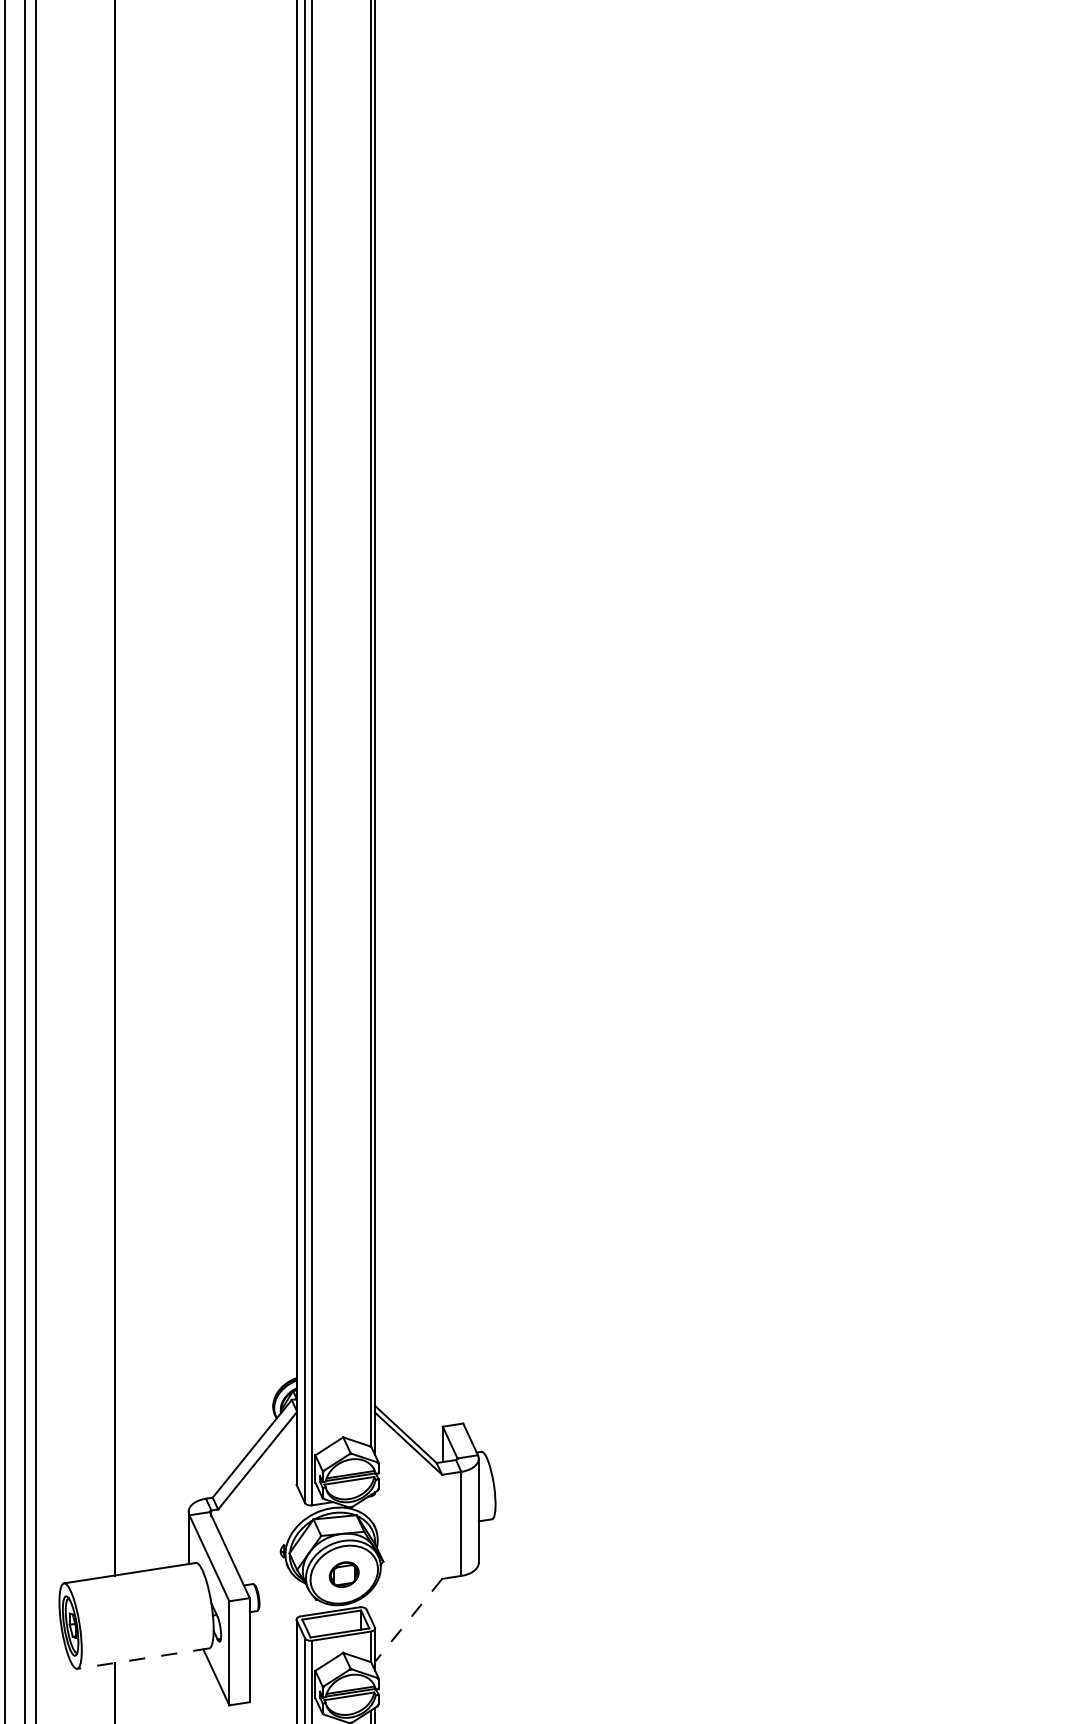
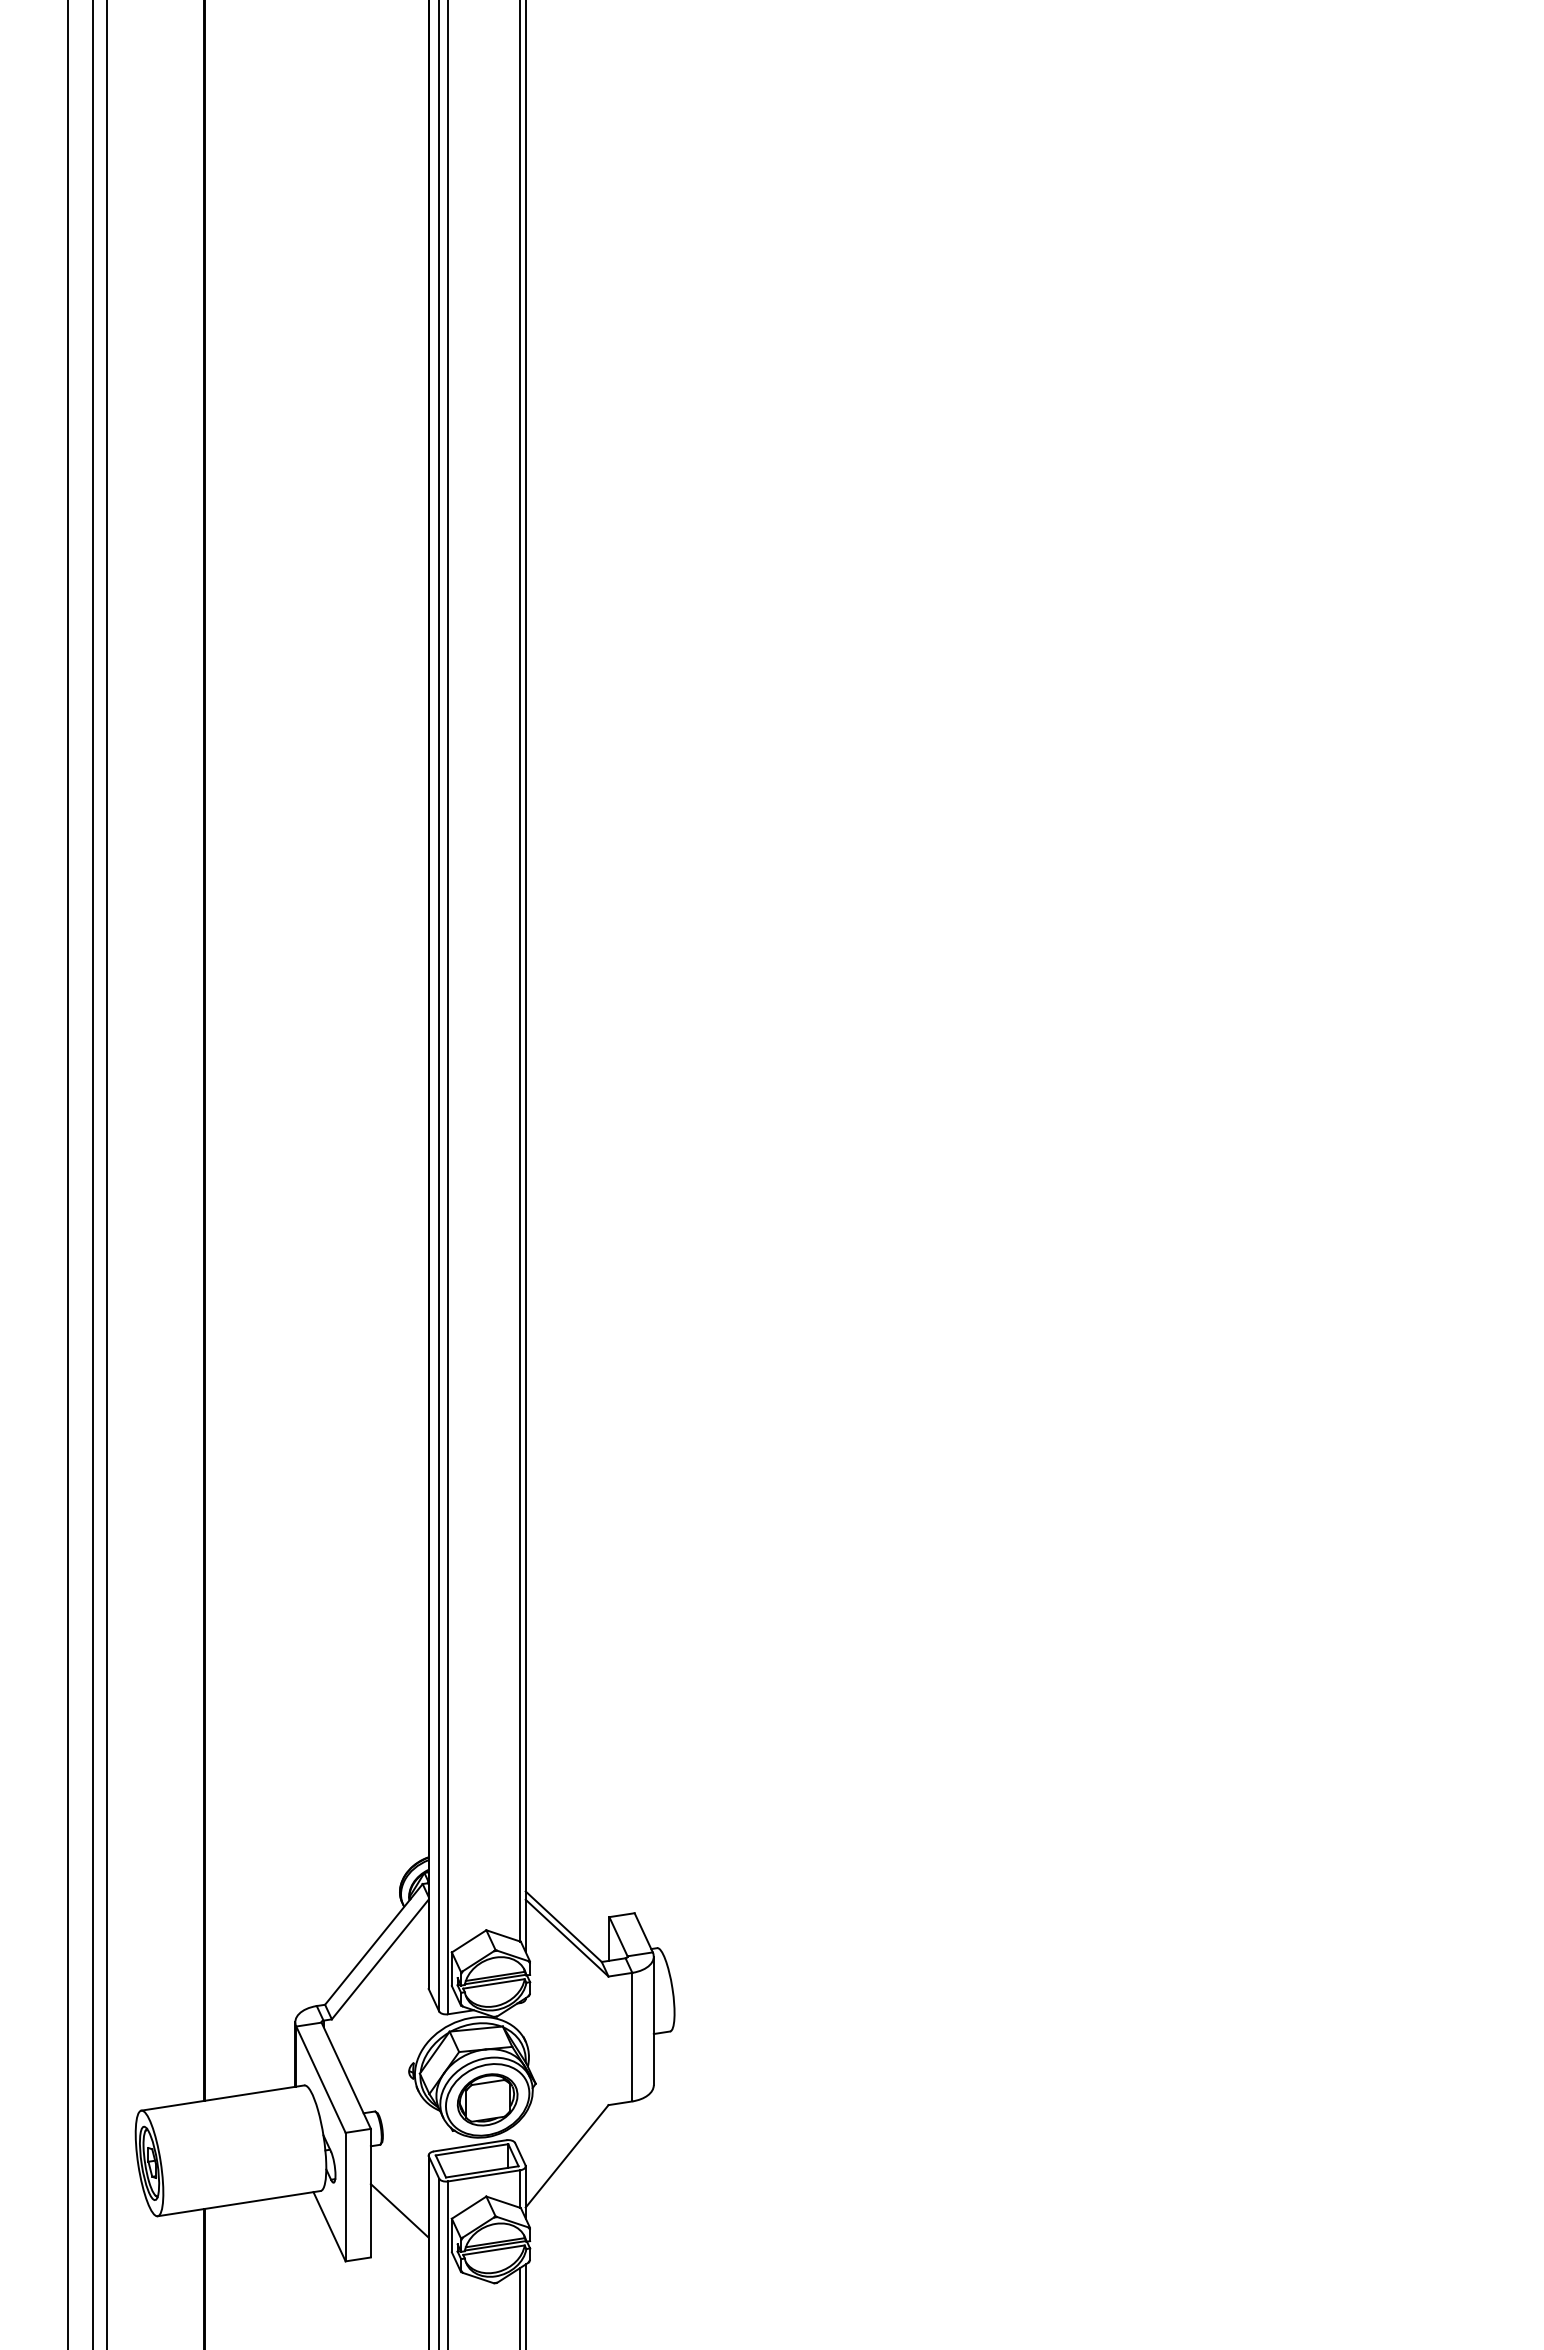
part: (344, 1574) -> (487, 2099), size x1.67
line: (408, 1620) -> (567, 2156), dashed -> solid
line: (142, 1658) -> (238, 2203), dashed -> solid
line: (272, 1664) -> (399, 2210), added

